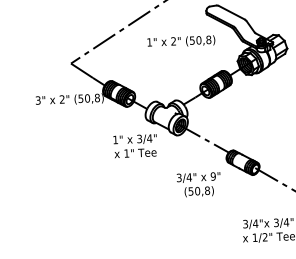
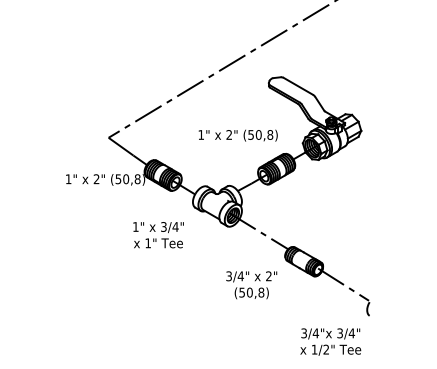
text: (180, 41) -> (237, 135), moved
text: (38, 100) -> (68, 179), 3" -> 1"
text: (135, 146) -> (158, 235), moved
text: (212, 176) -> (268, 276), 9" -> 2"

